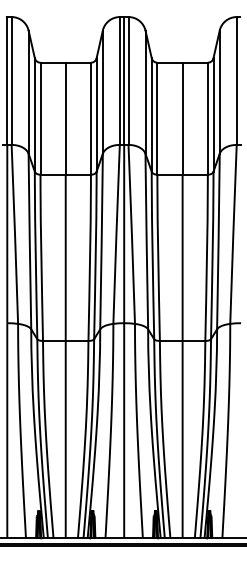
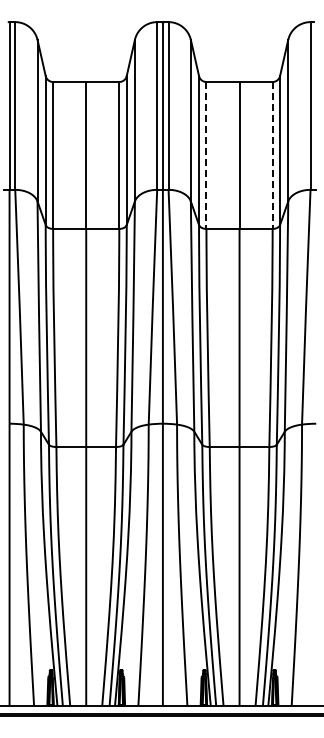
line: (157, 118) -> (206, 155), solid -> dashed
line: (207, 118) -> (272, 155), solid -> dashed

